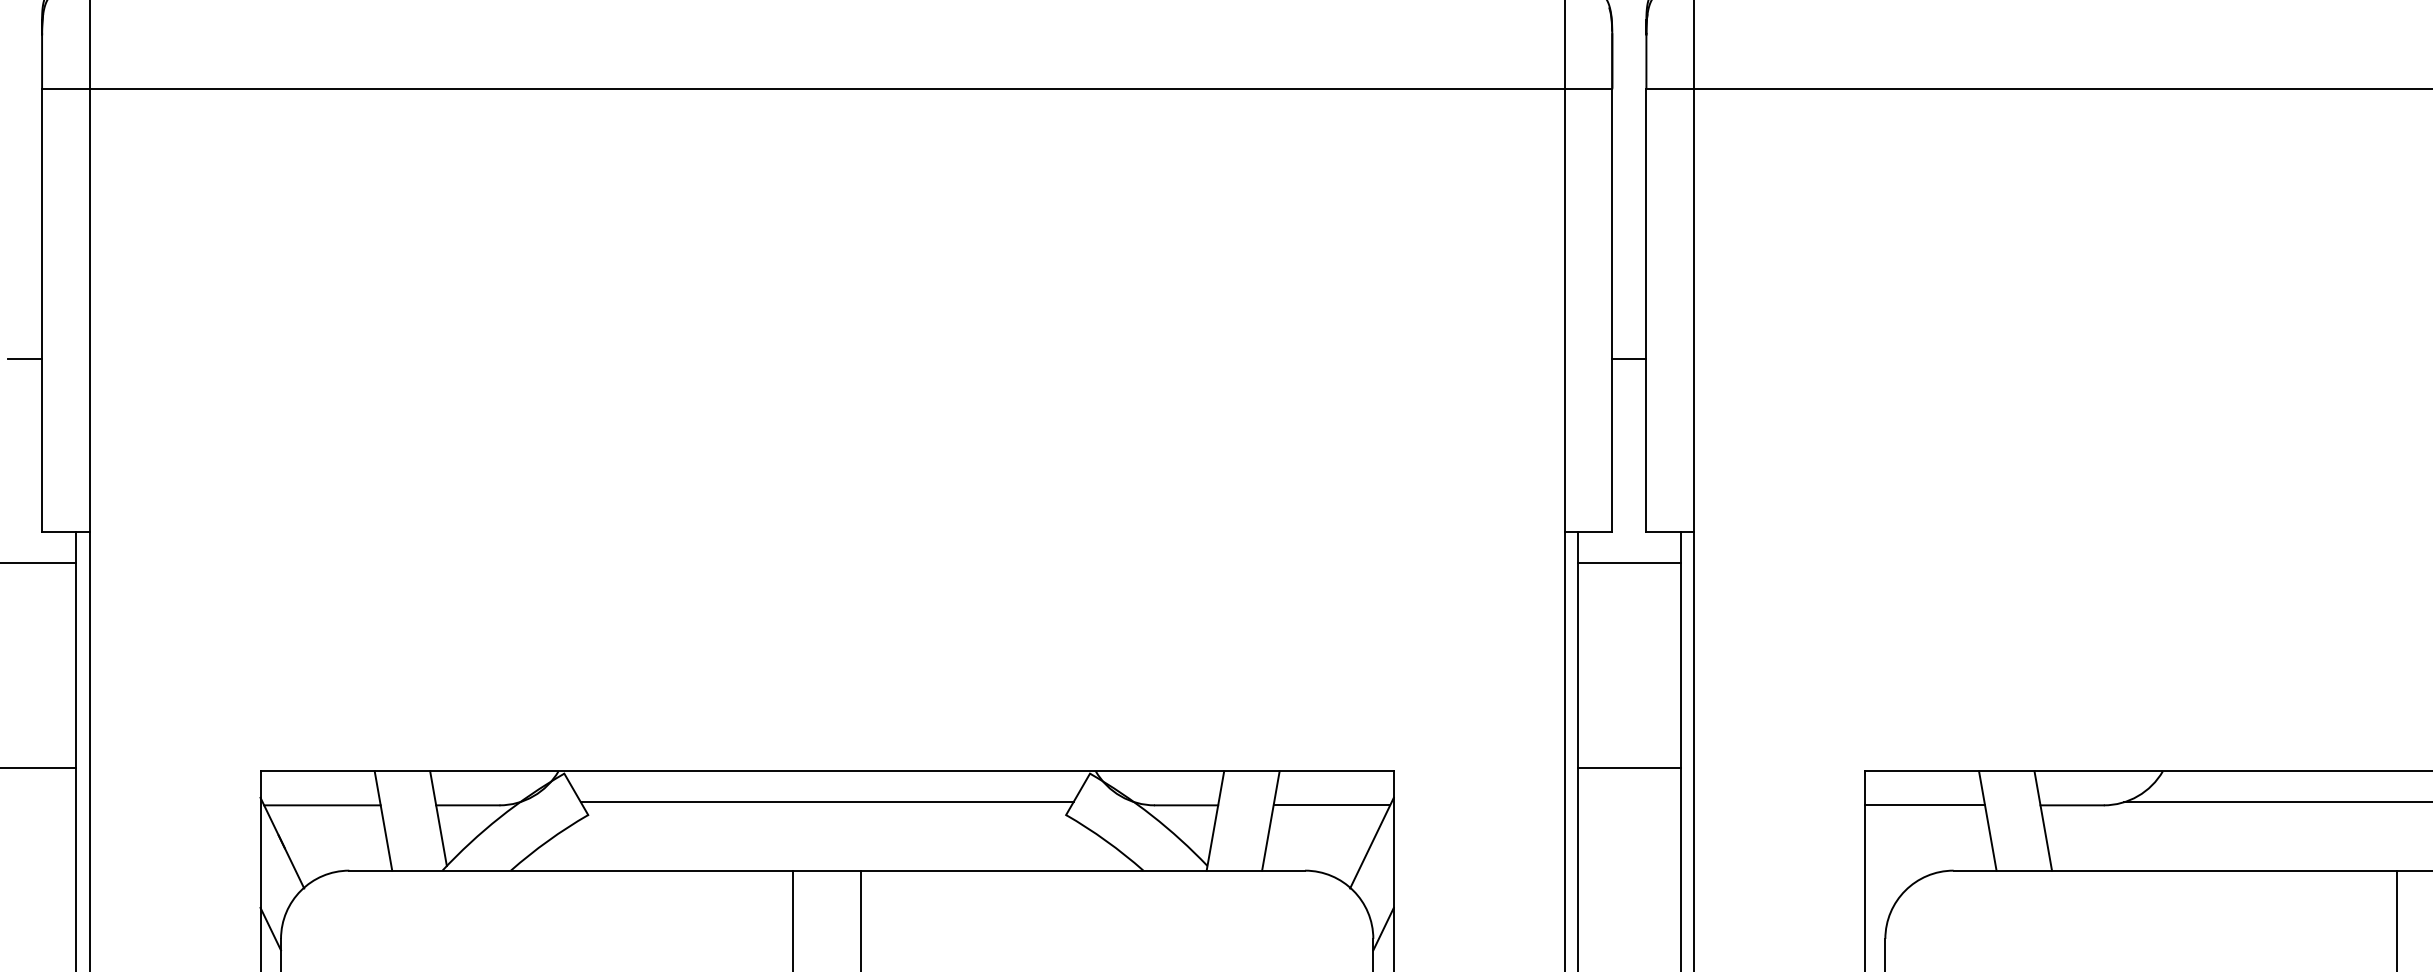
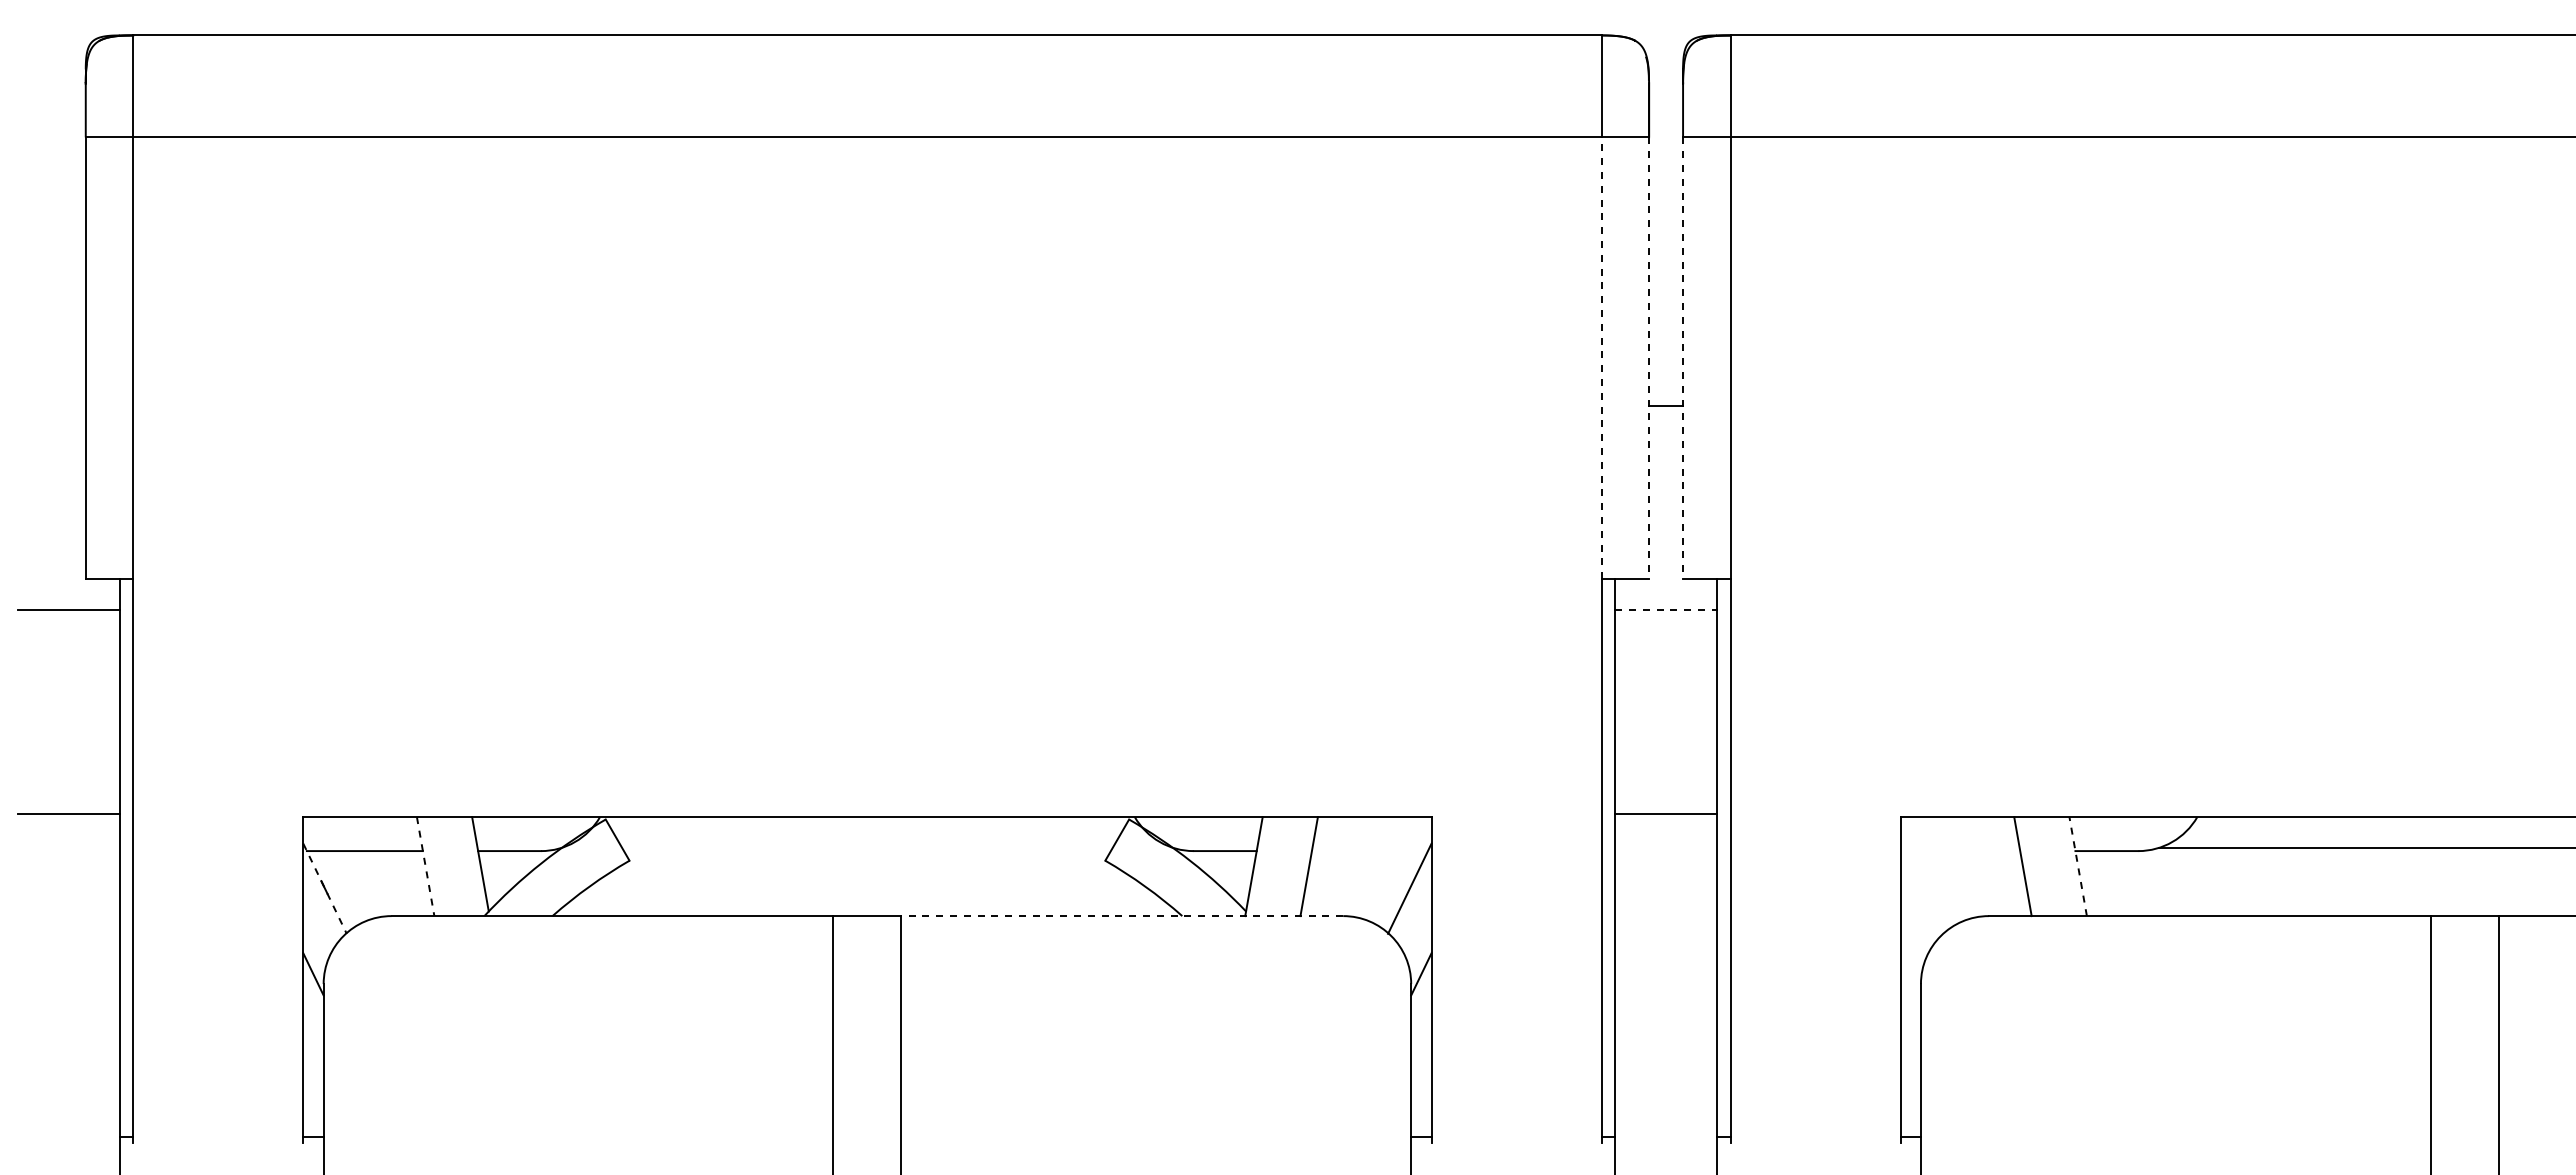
line: (1564, 310) -> (1601, 358), solid -> dashed
line: (1612, 310) -> (1649, 358), solid -> dashed
line: (1646, 310) -> (1683, 358), solid -> dashed
line: (24, 358) -> (68, 406), removed
line: (1629, 563) -> (1666, 610), solid -> dashed
line: (827, 801) -> (867, 847), removed
line: (1331, 805) -> (1369, 851), removed
line: (1925, 805) -> (1960, 851), removed
line: (2043, 820) -> (2078, 866), solid -> dashed
line: (383, 821) -> (425, 867), solid -> dashed
line: (282, 843) -> (325, 889), solid -> dashed
line: (1083, 871) -> (1122, 916), solid -> dashed

